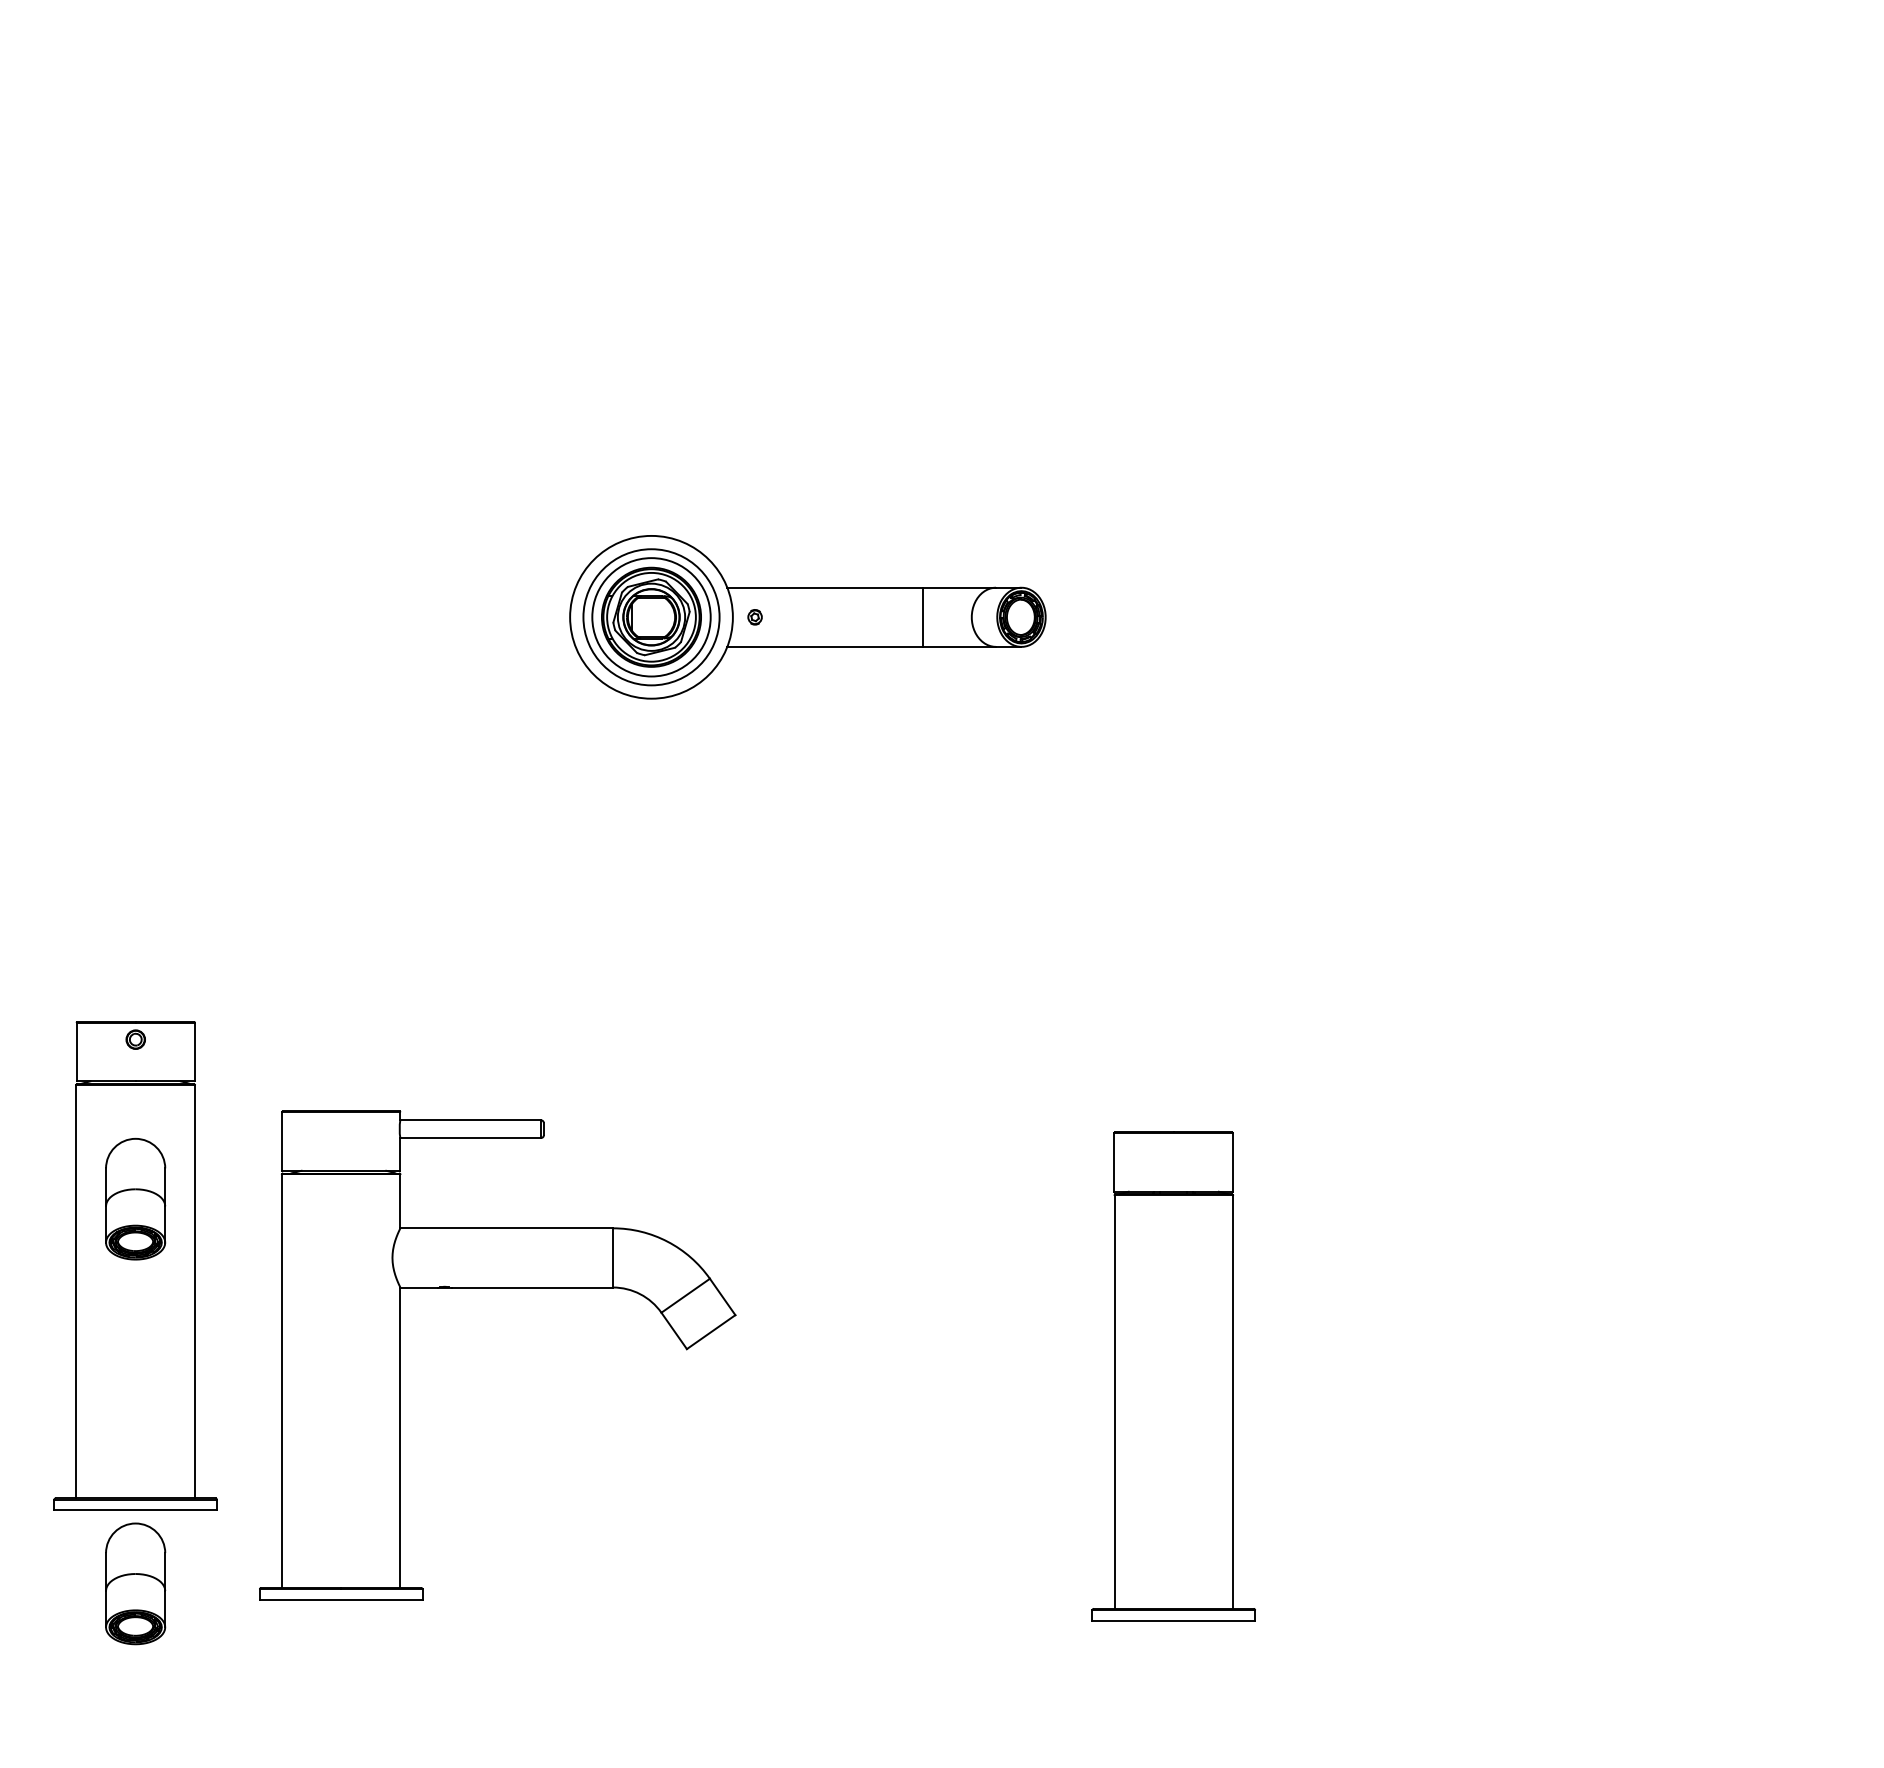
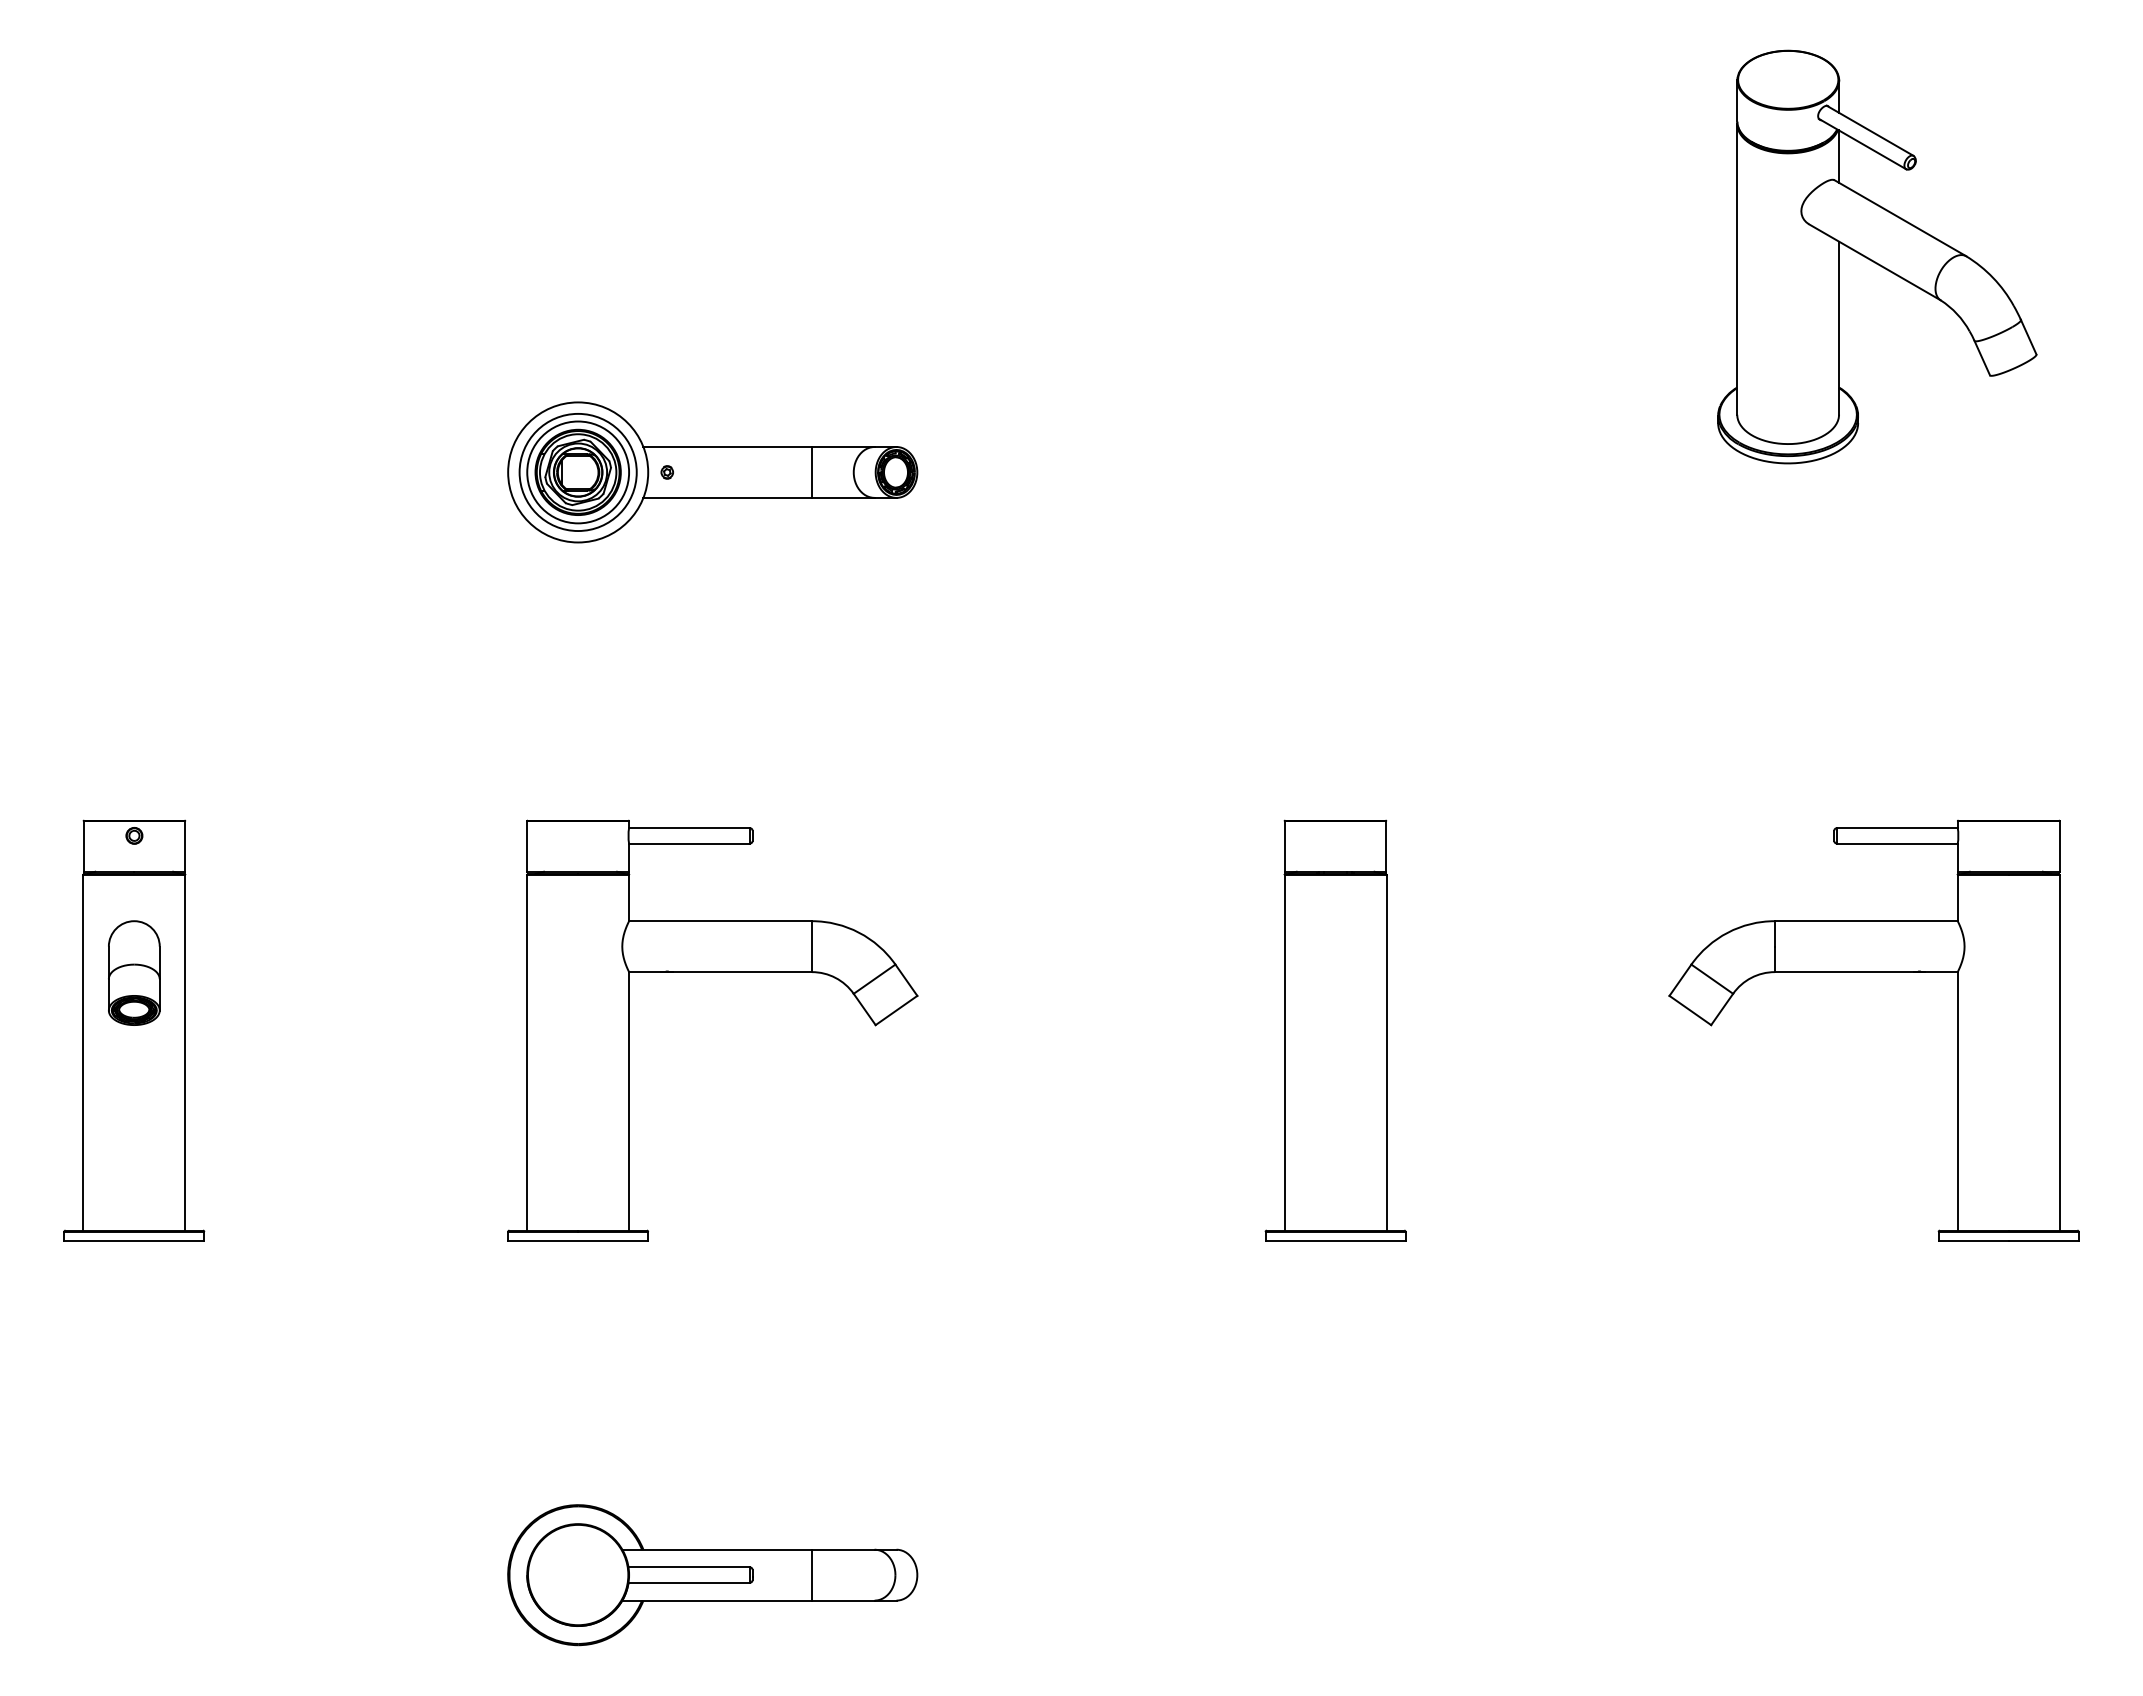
part: (497, 1287) -> (712, 972), moved
part: (1173, 1376) -> (1335, 1030), moved
part: (135, 1583) -> (134, 1303), removed

